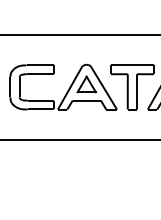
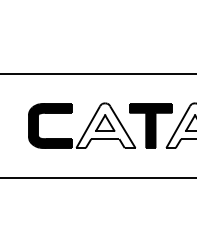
fill: (32, 86) -> (50, 125), added
fill: (132, 86) -> (150, 125), added

